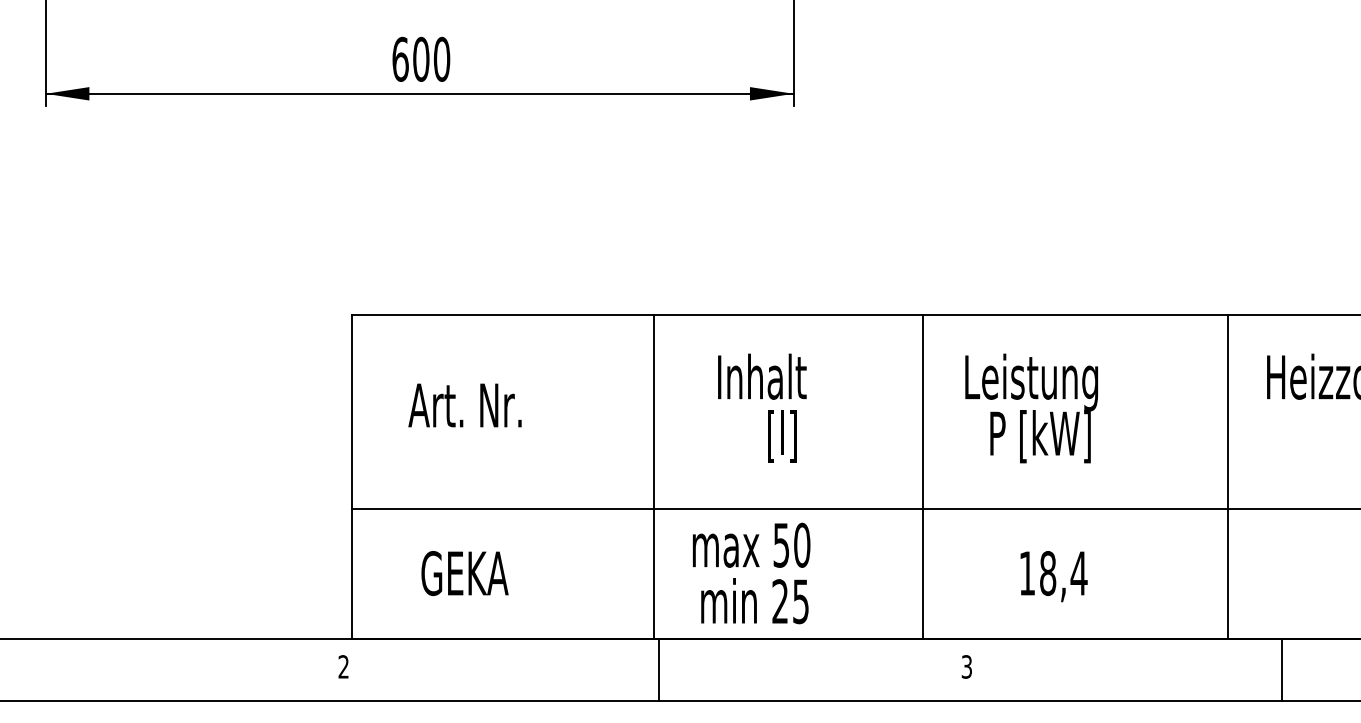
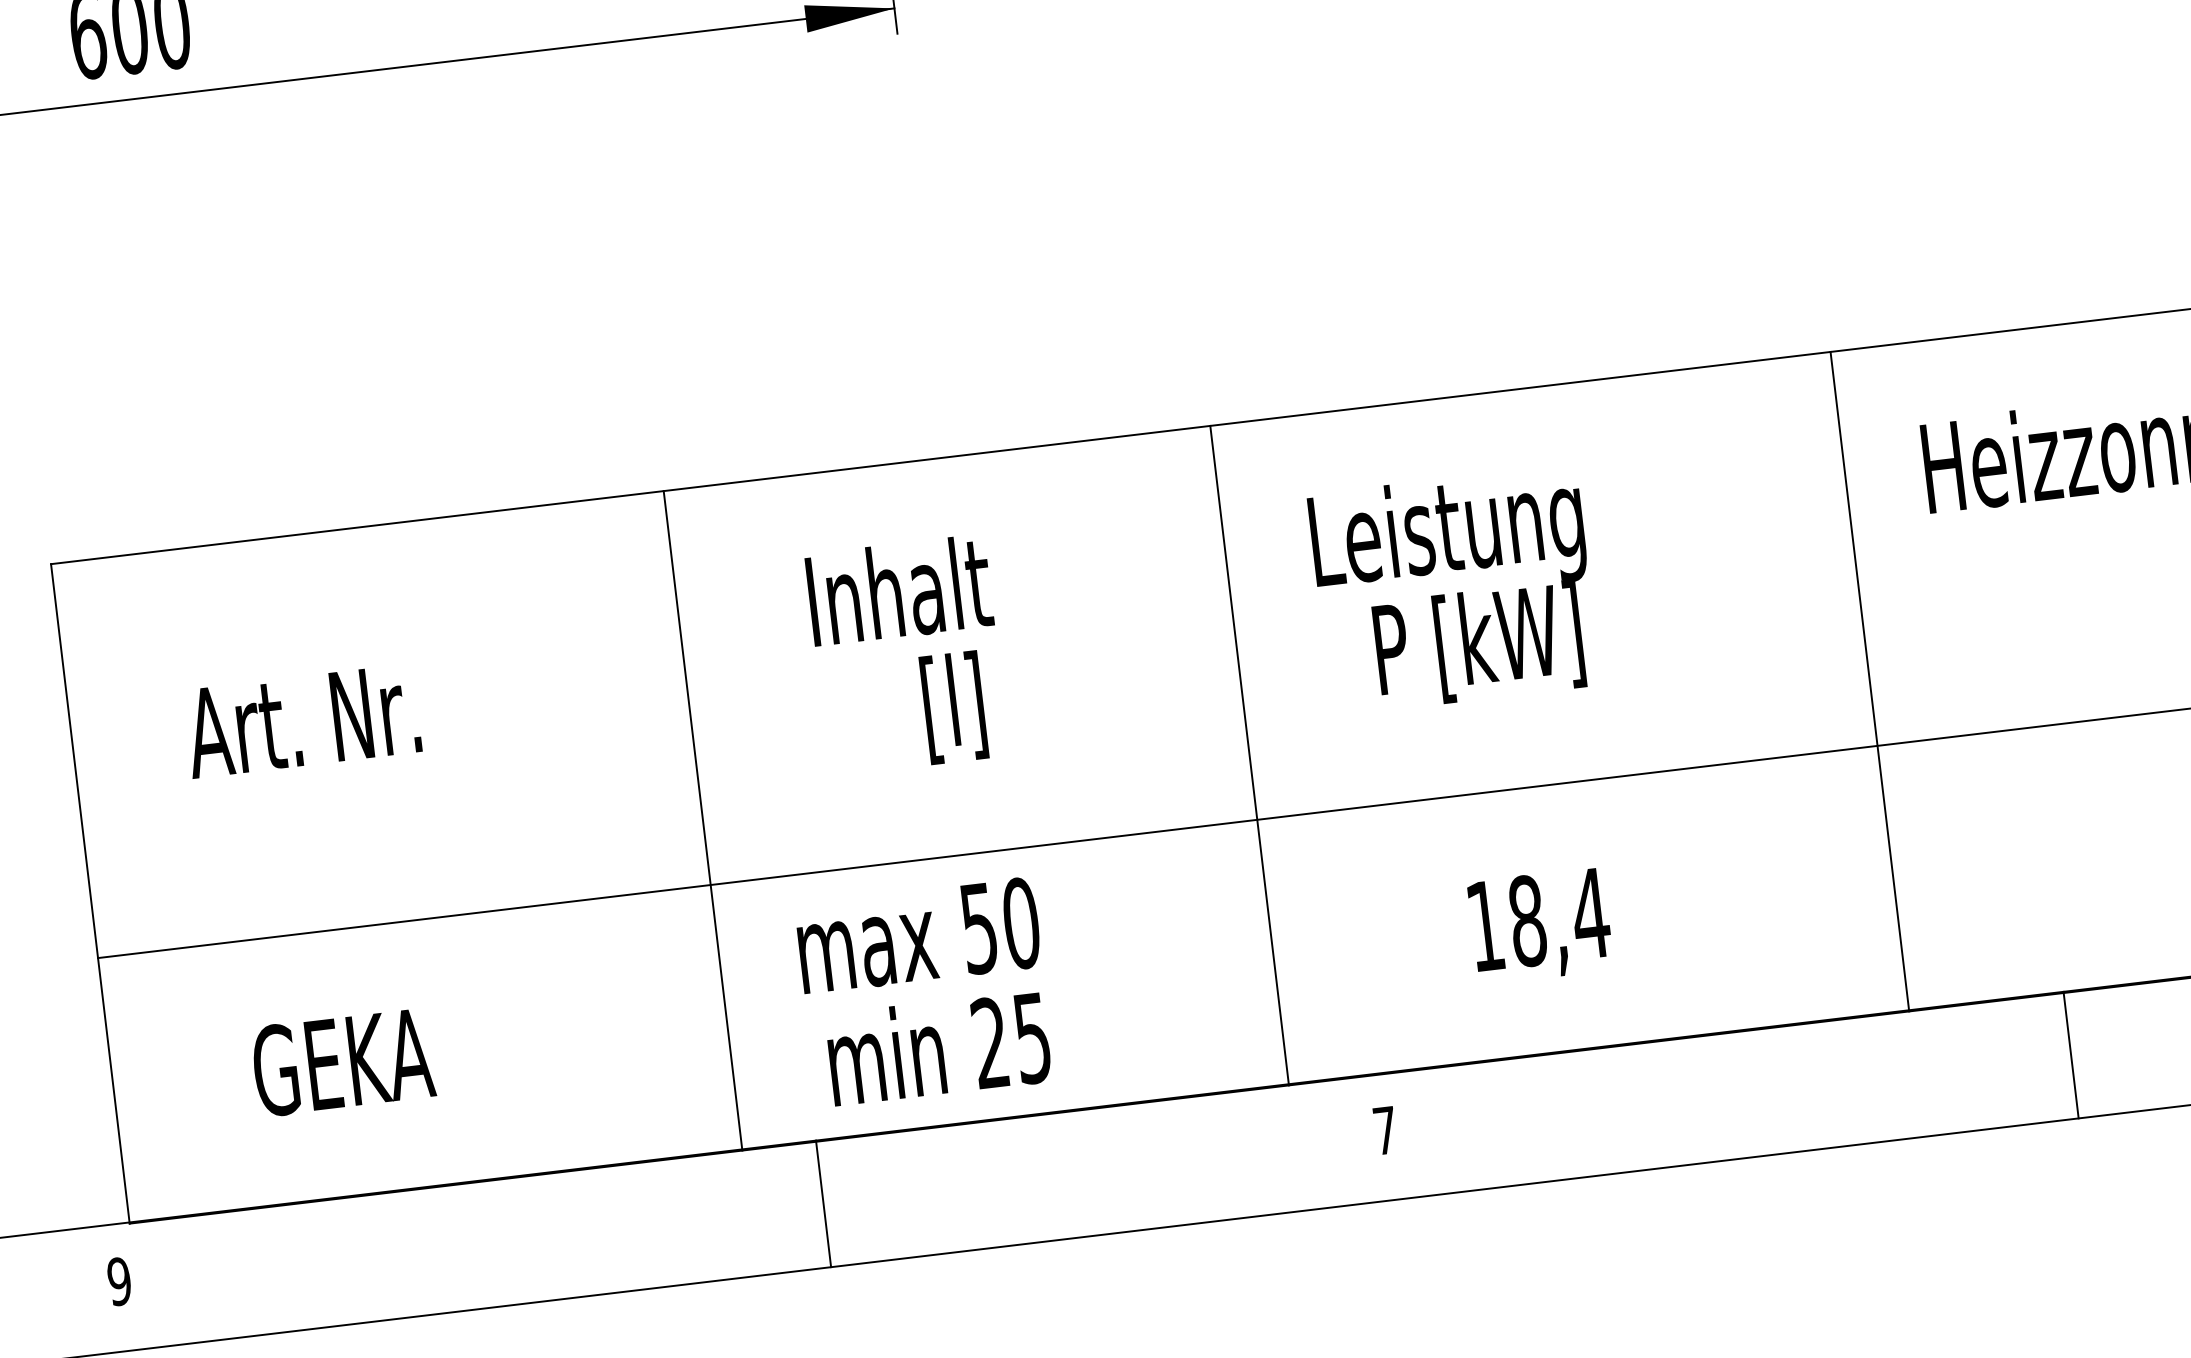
text: (343, 666) -> (118, 1280), 2 -> 9
text: (966, 666) -> (1384, 1129), 3 -> 7
line: (658, 669) -> (822, 1203), moved
line: (1282, 669) -> (2071, 1054), moved

